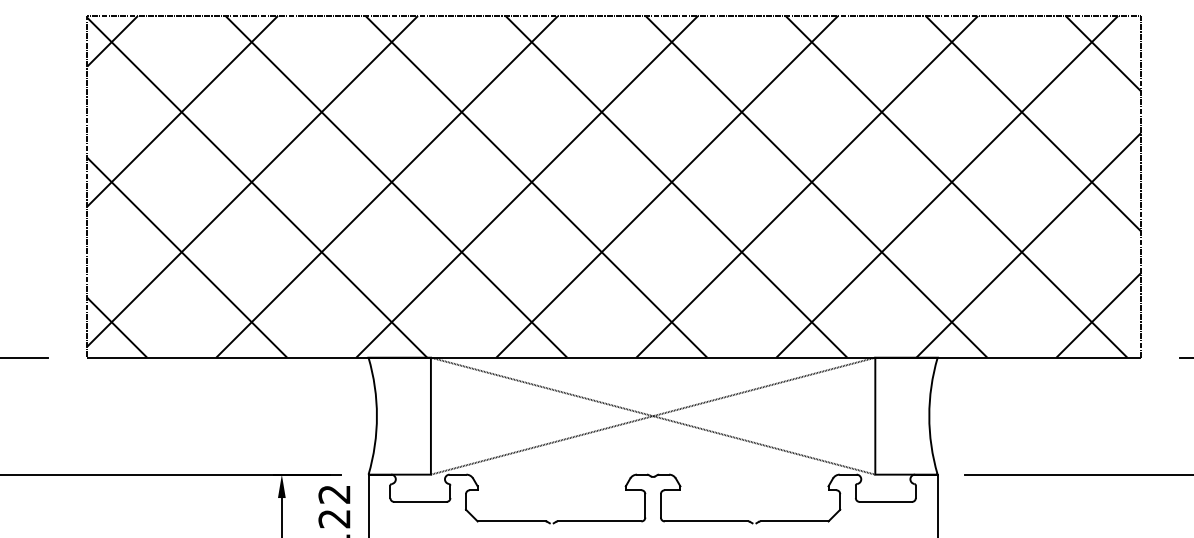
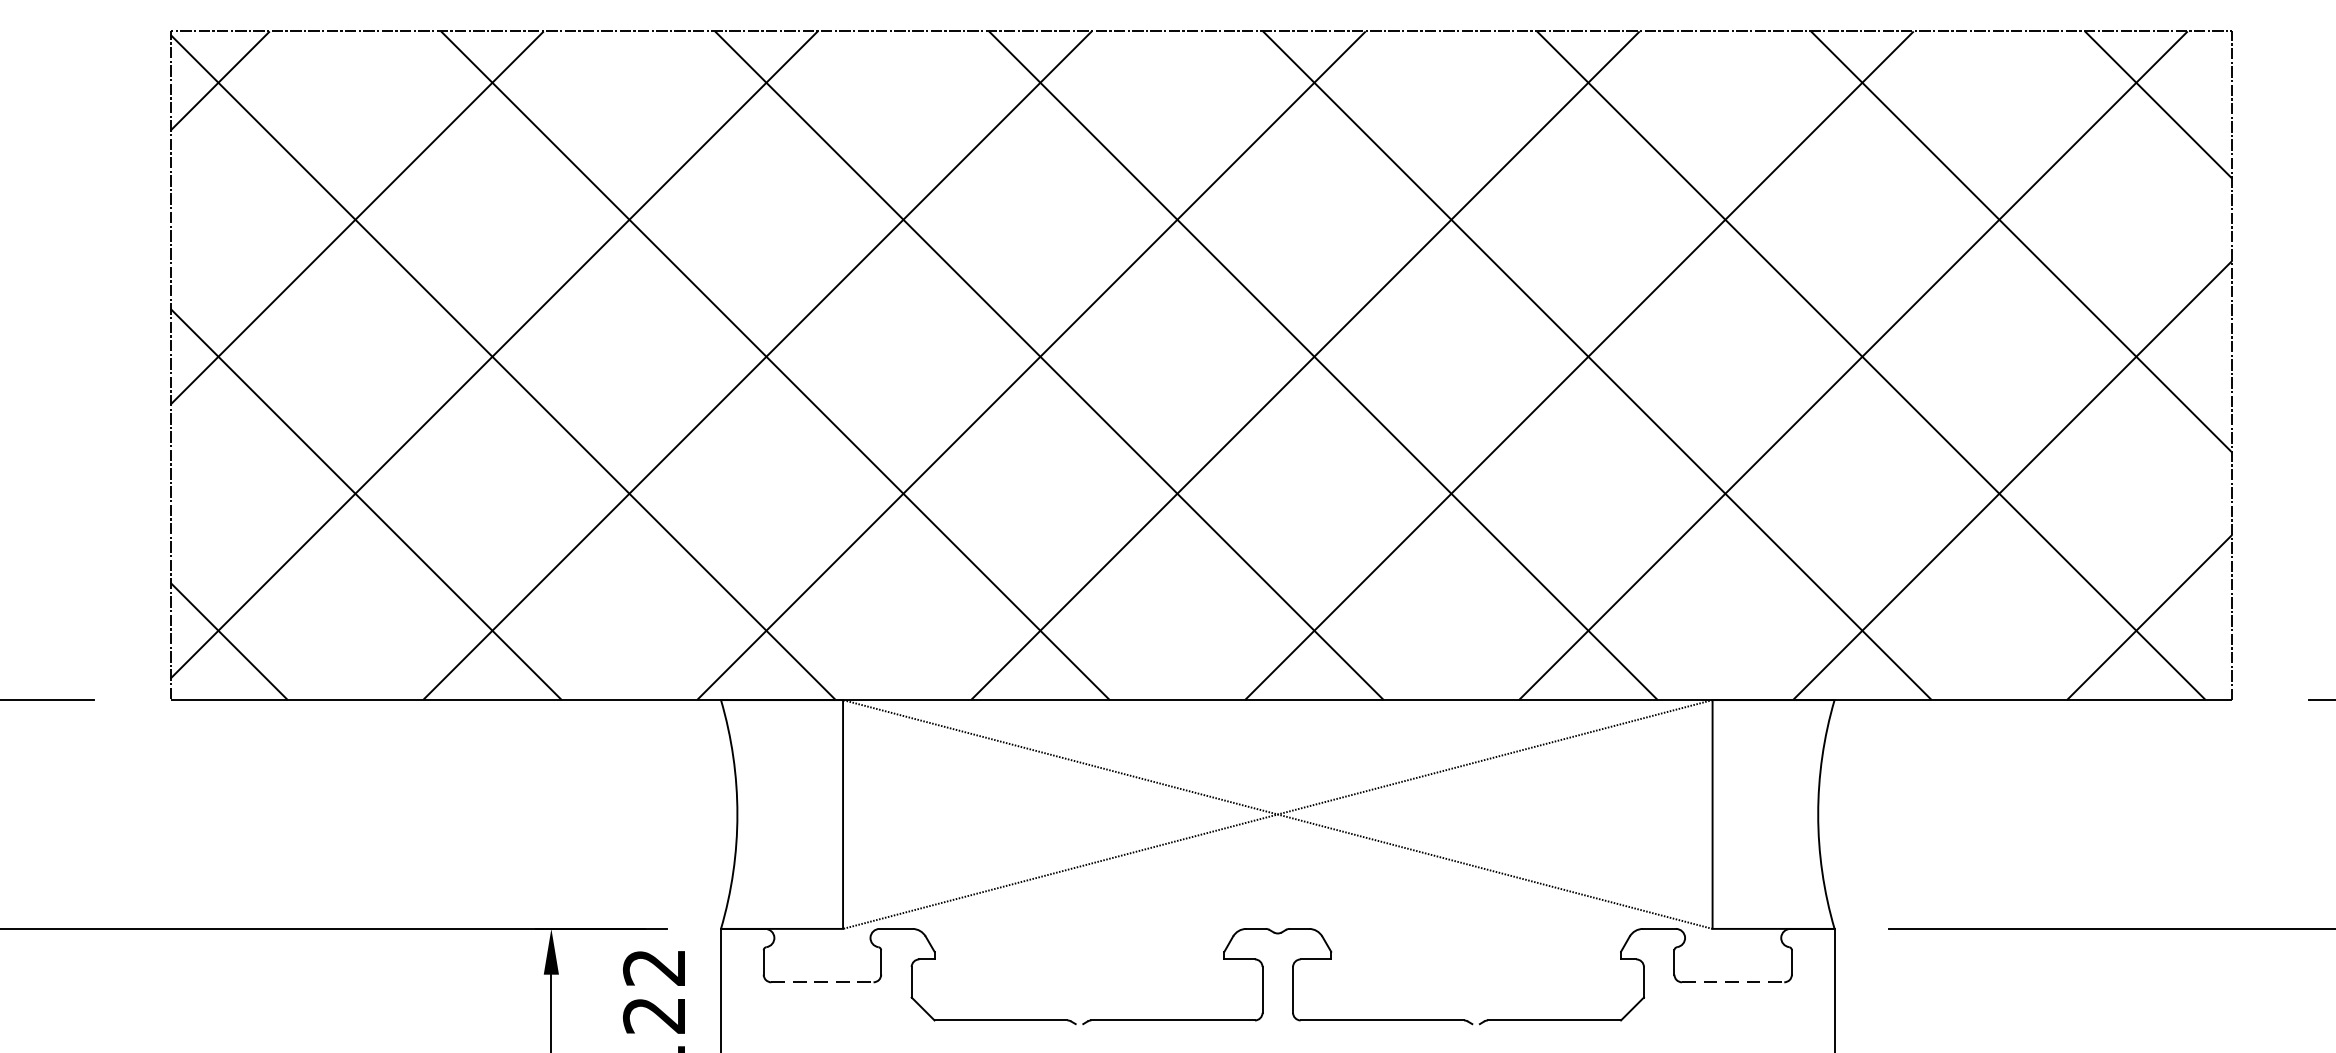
line: (420, 501) -> (822, 981), solid -> dashed
line: (886, 501) -> (1734, 981), solid -> dashed

